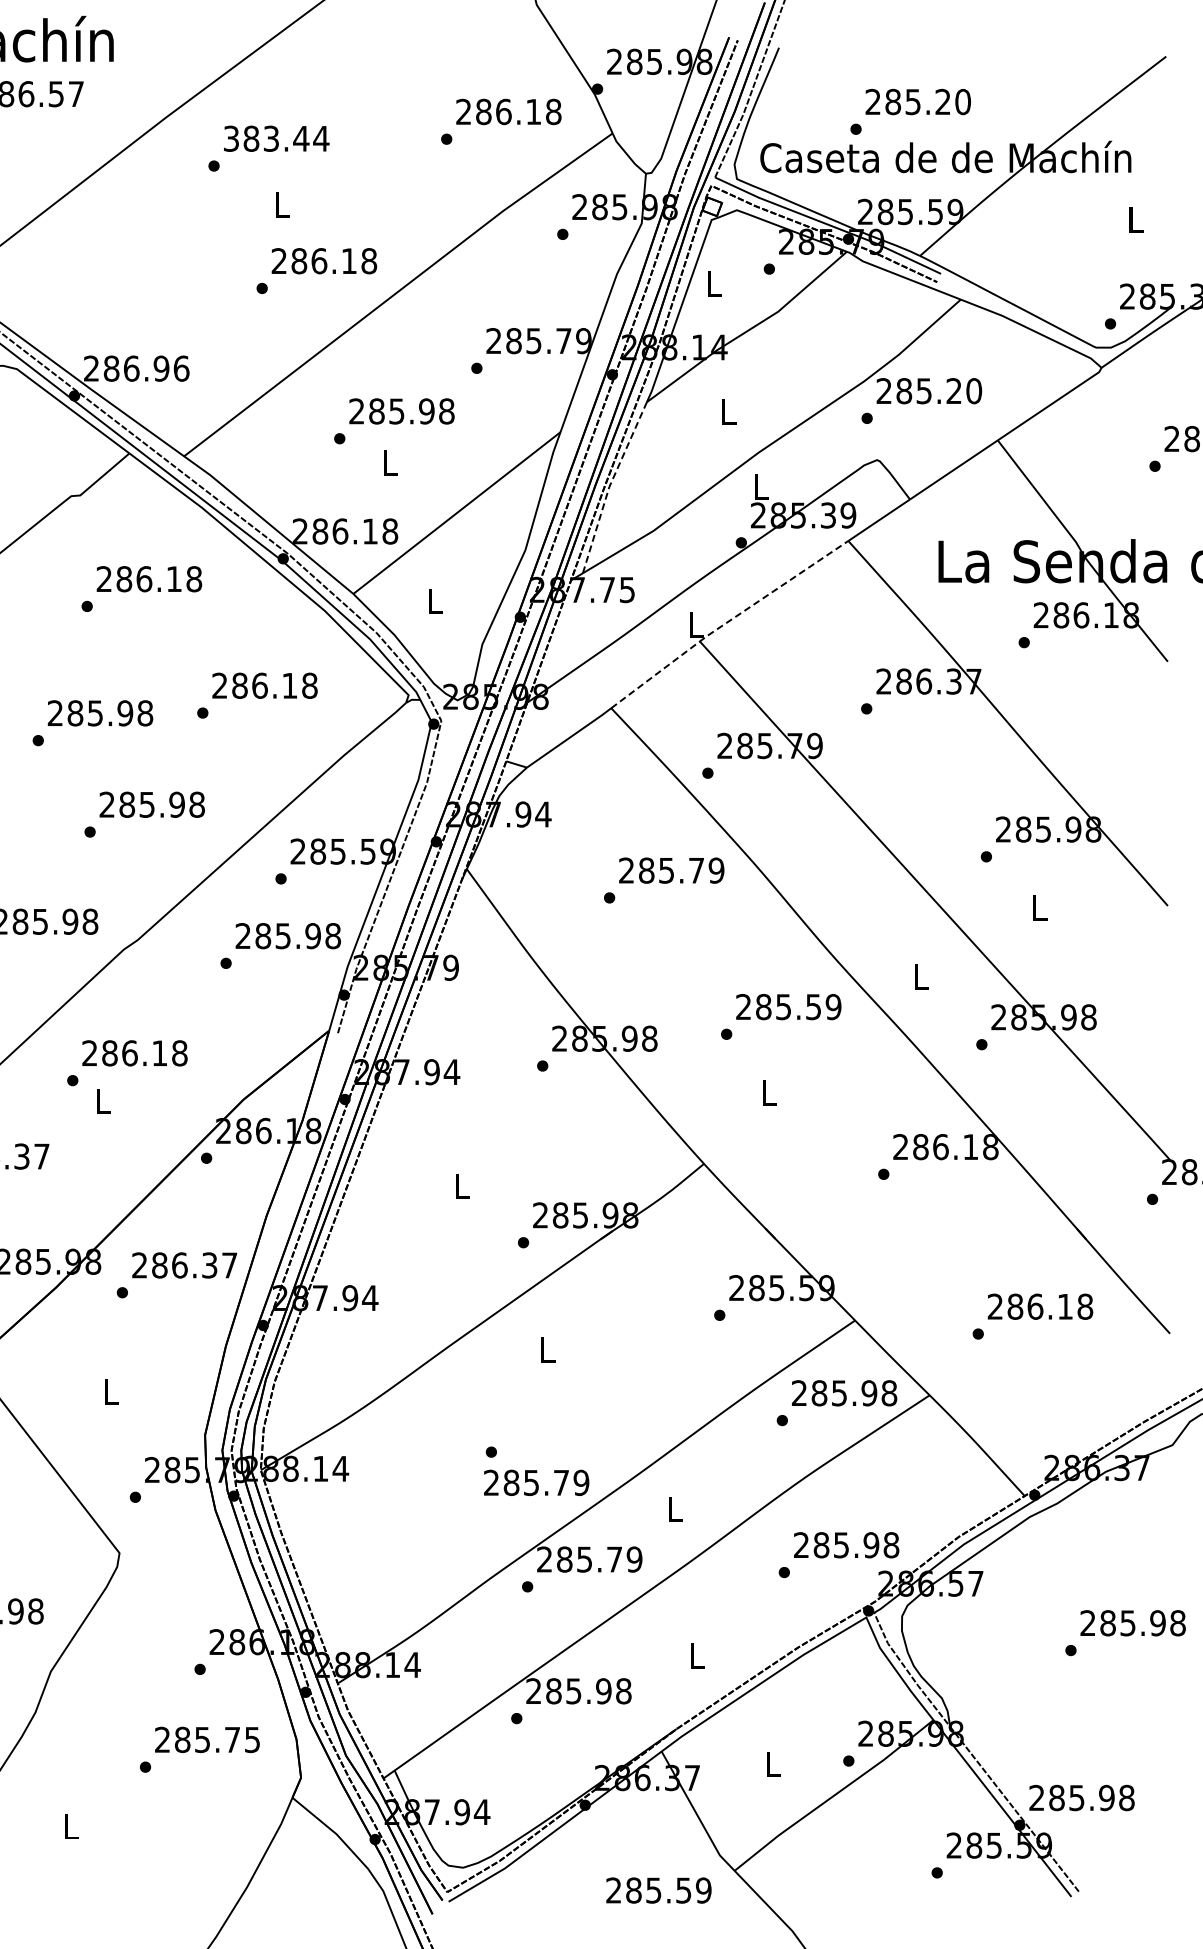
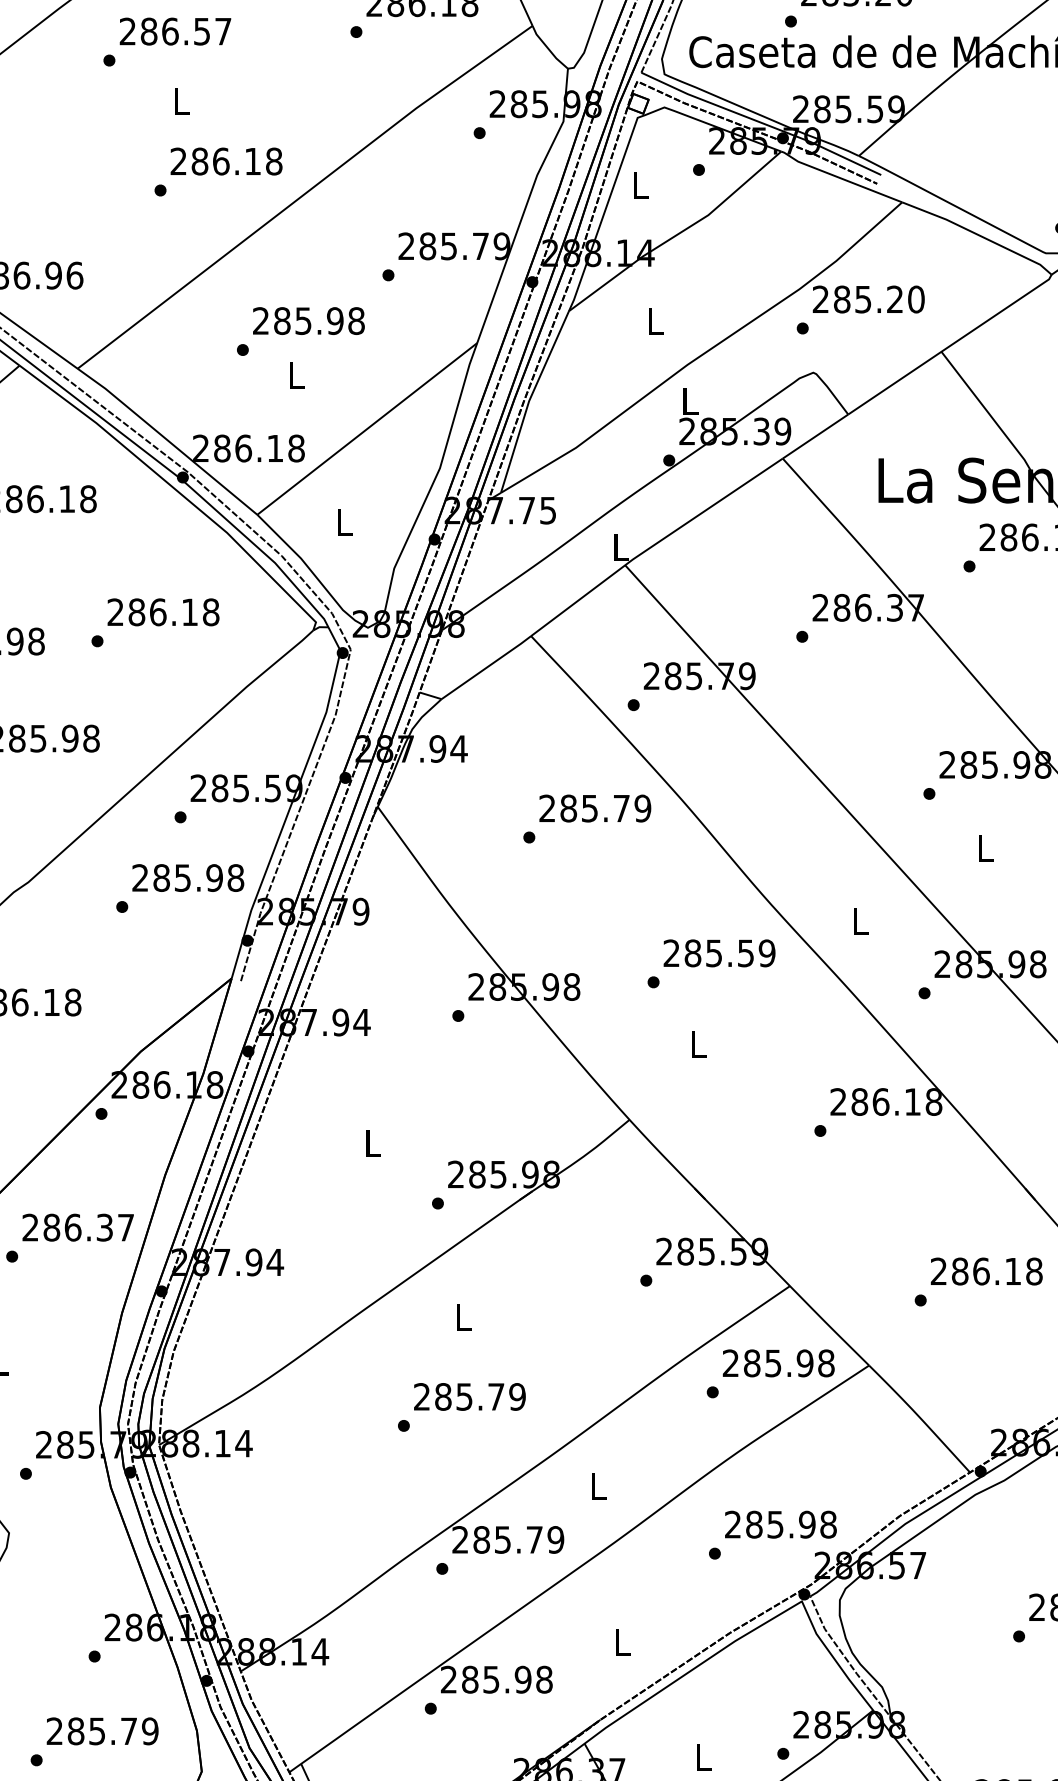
text: (276, 138) -> (175, 31), 383.44 -> 286.57
line: (609, 486) -> (529, 400), dashed -> solid
line: (727, 622) -> (654, 545), dashed -> solid
text: (536, 1482) -> (469, 1396), moved
text: (252, 1739) -> (150, 1730), 285.75 -> 285.79

